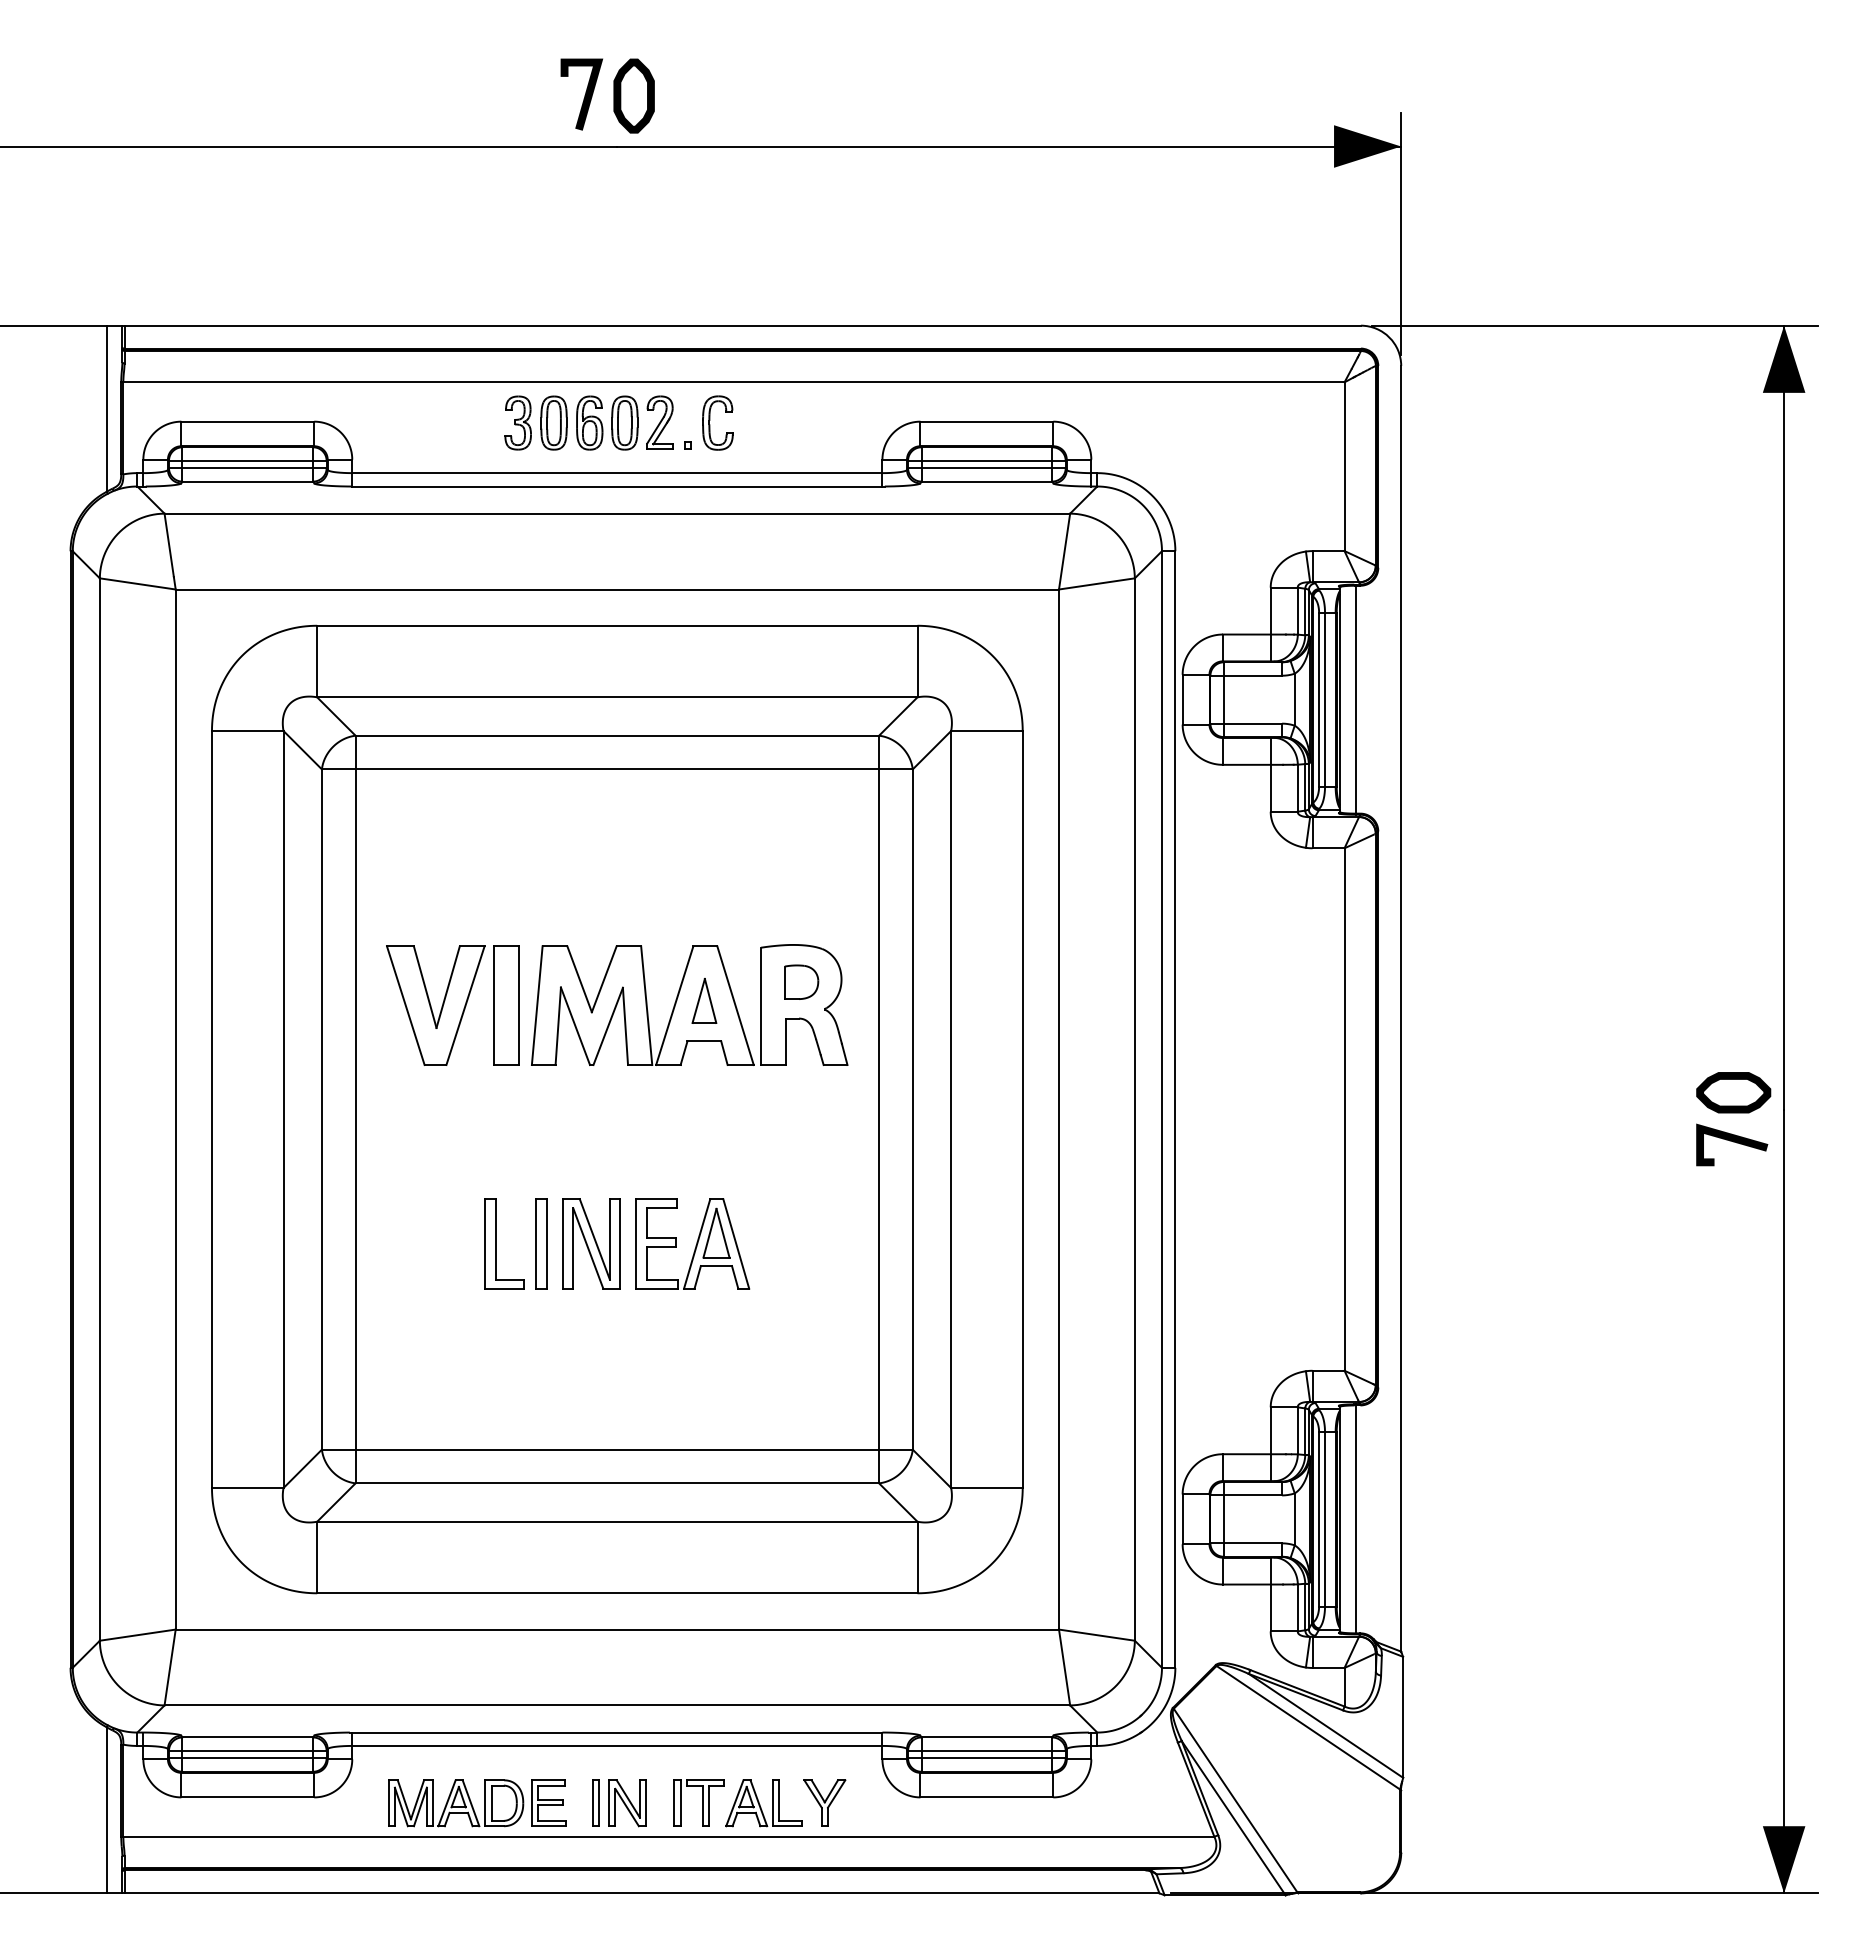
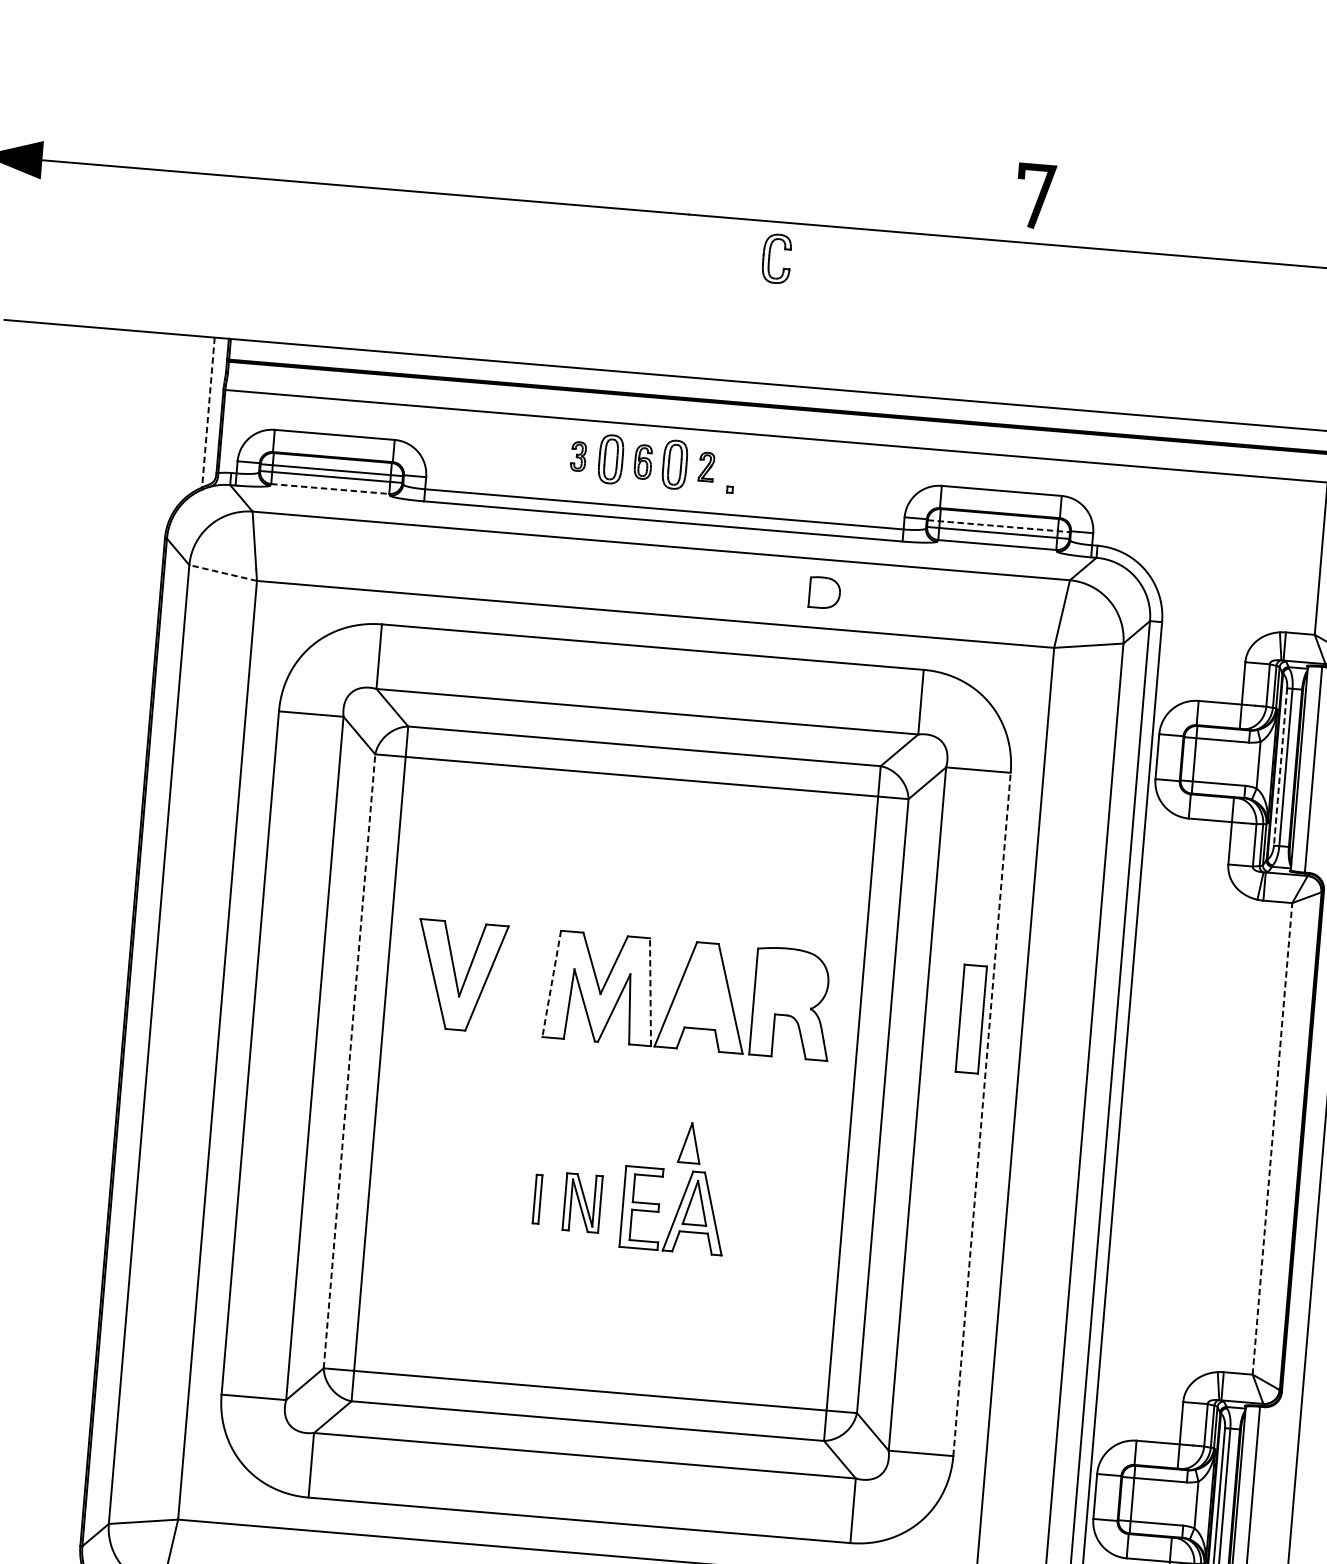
line: (584, 95) -> (1037, 197), moved
part: (633, 95) -> (707, 169), removed
line: (106, 409) -> (208, 413), solid -> dashed
part: (710, 420) -> (770, 255), moved
part: (517, 422) -> (578, 456), size x0.6
part: (589, 422) -> (643, 461), size x0.7
part: (659, 422) -> (706, 466), size x0.6
line: (986, 460) -> (998, 525), solid -> dashed
line: (248, 481) -> (330, 488), solid -> dashed
line: (137, 583) -> (222, 572), solid -> dashed
line: (1319, 700) -> (1280, 767), solid -> dashed
part: (801, 981) -> (824, 592), moved
part: (704, 1000) -> (690, 1142), moved
part: (506, 1005) -> (971, 1019), moved
line: (537, 1005) -> (551, 983), solid -> dashed
line: (646, 1005) -> (650, 992), solid -> dashed
line: (321, 1109) -> (349, 1061), solid -> dashed
line: (1022, 1109) -> (981, 1114), solid -> dashed
line: (1344, 1109) -> (1272, 1138), solid -> dashed
part: (496, 1243) -> (496, 1195), removed
part: (541, 1243) -> (537, 1198), size x0.6
part: (591, 1243) -> (582, 1202), size x0.7

